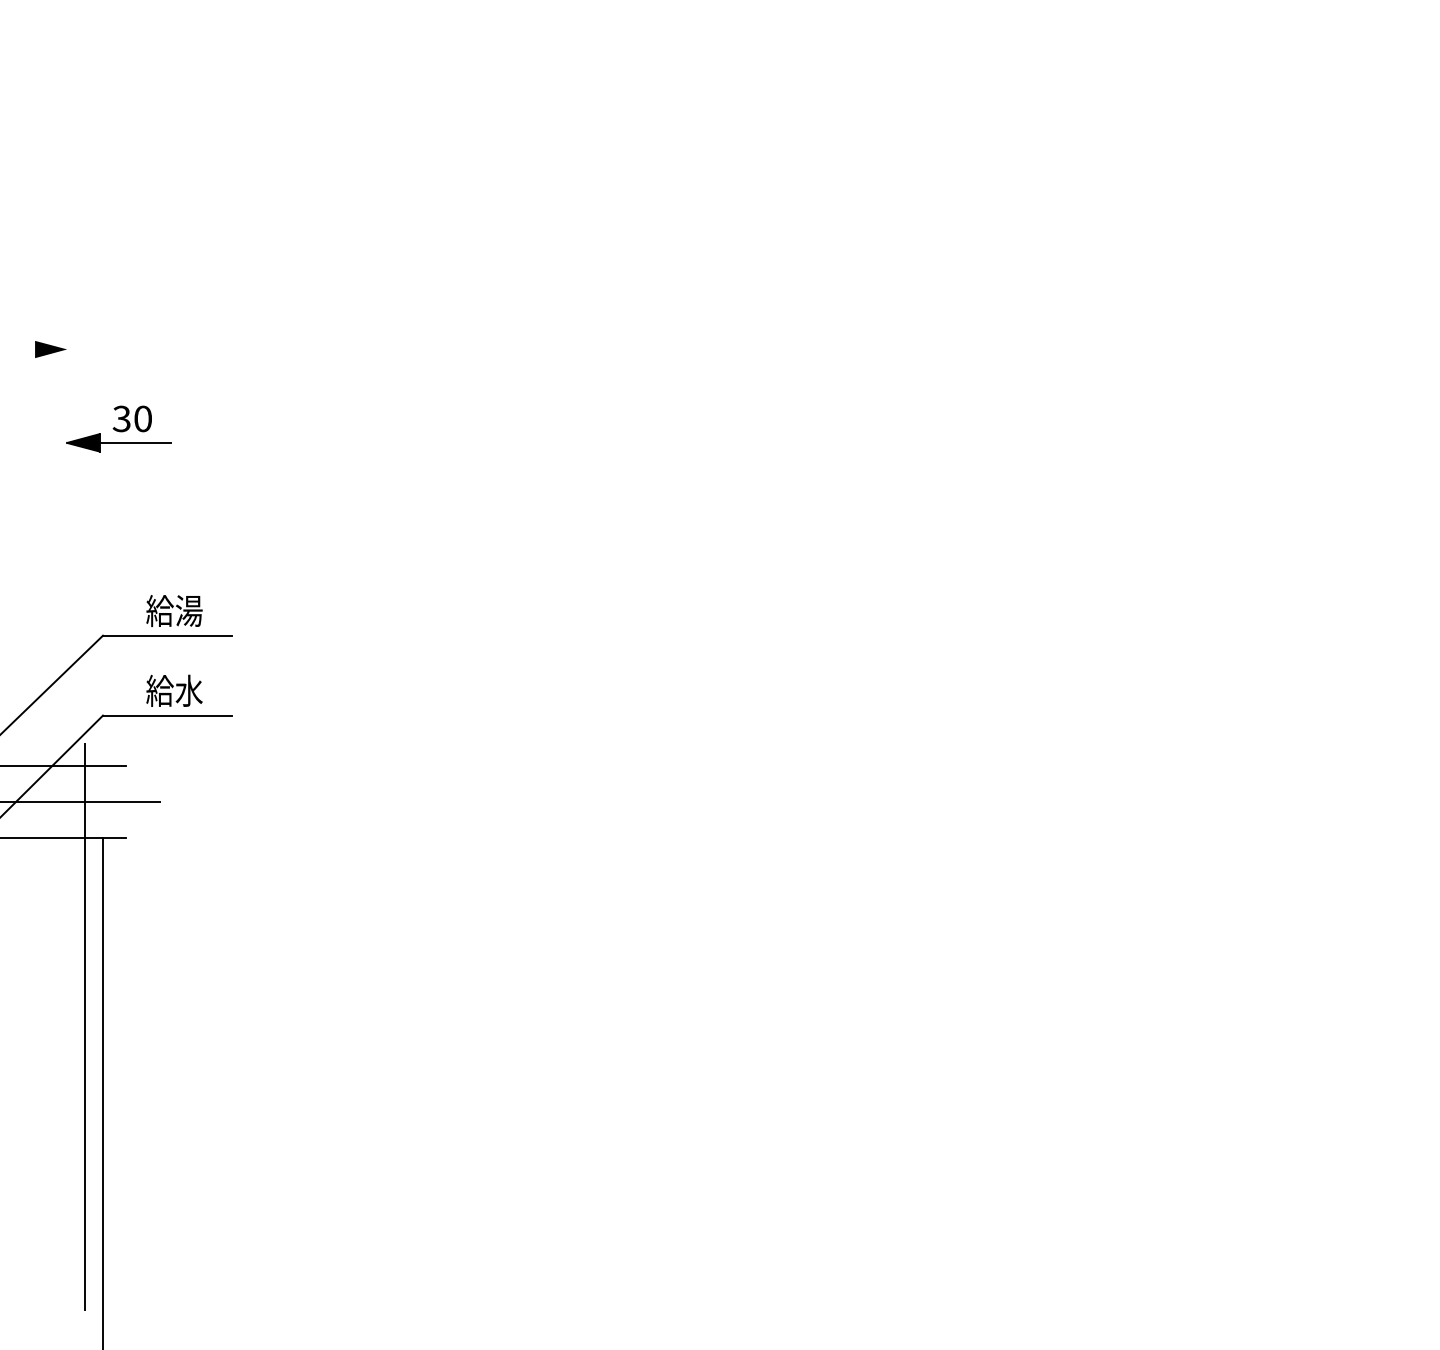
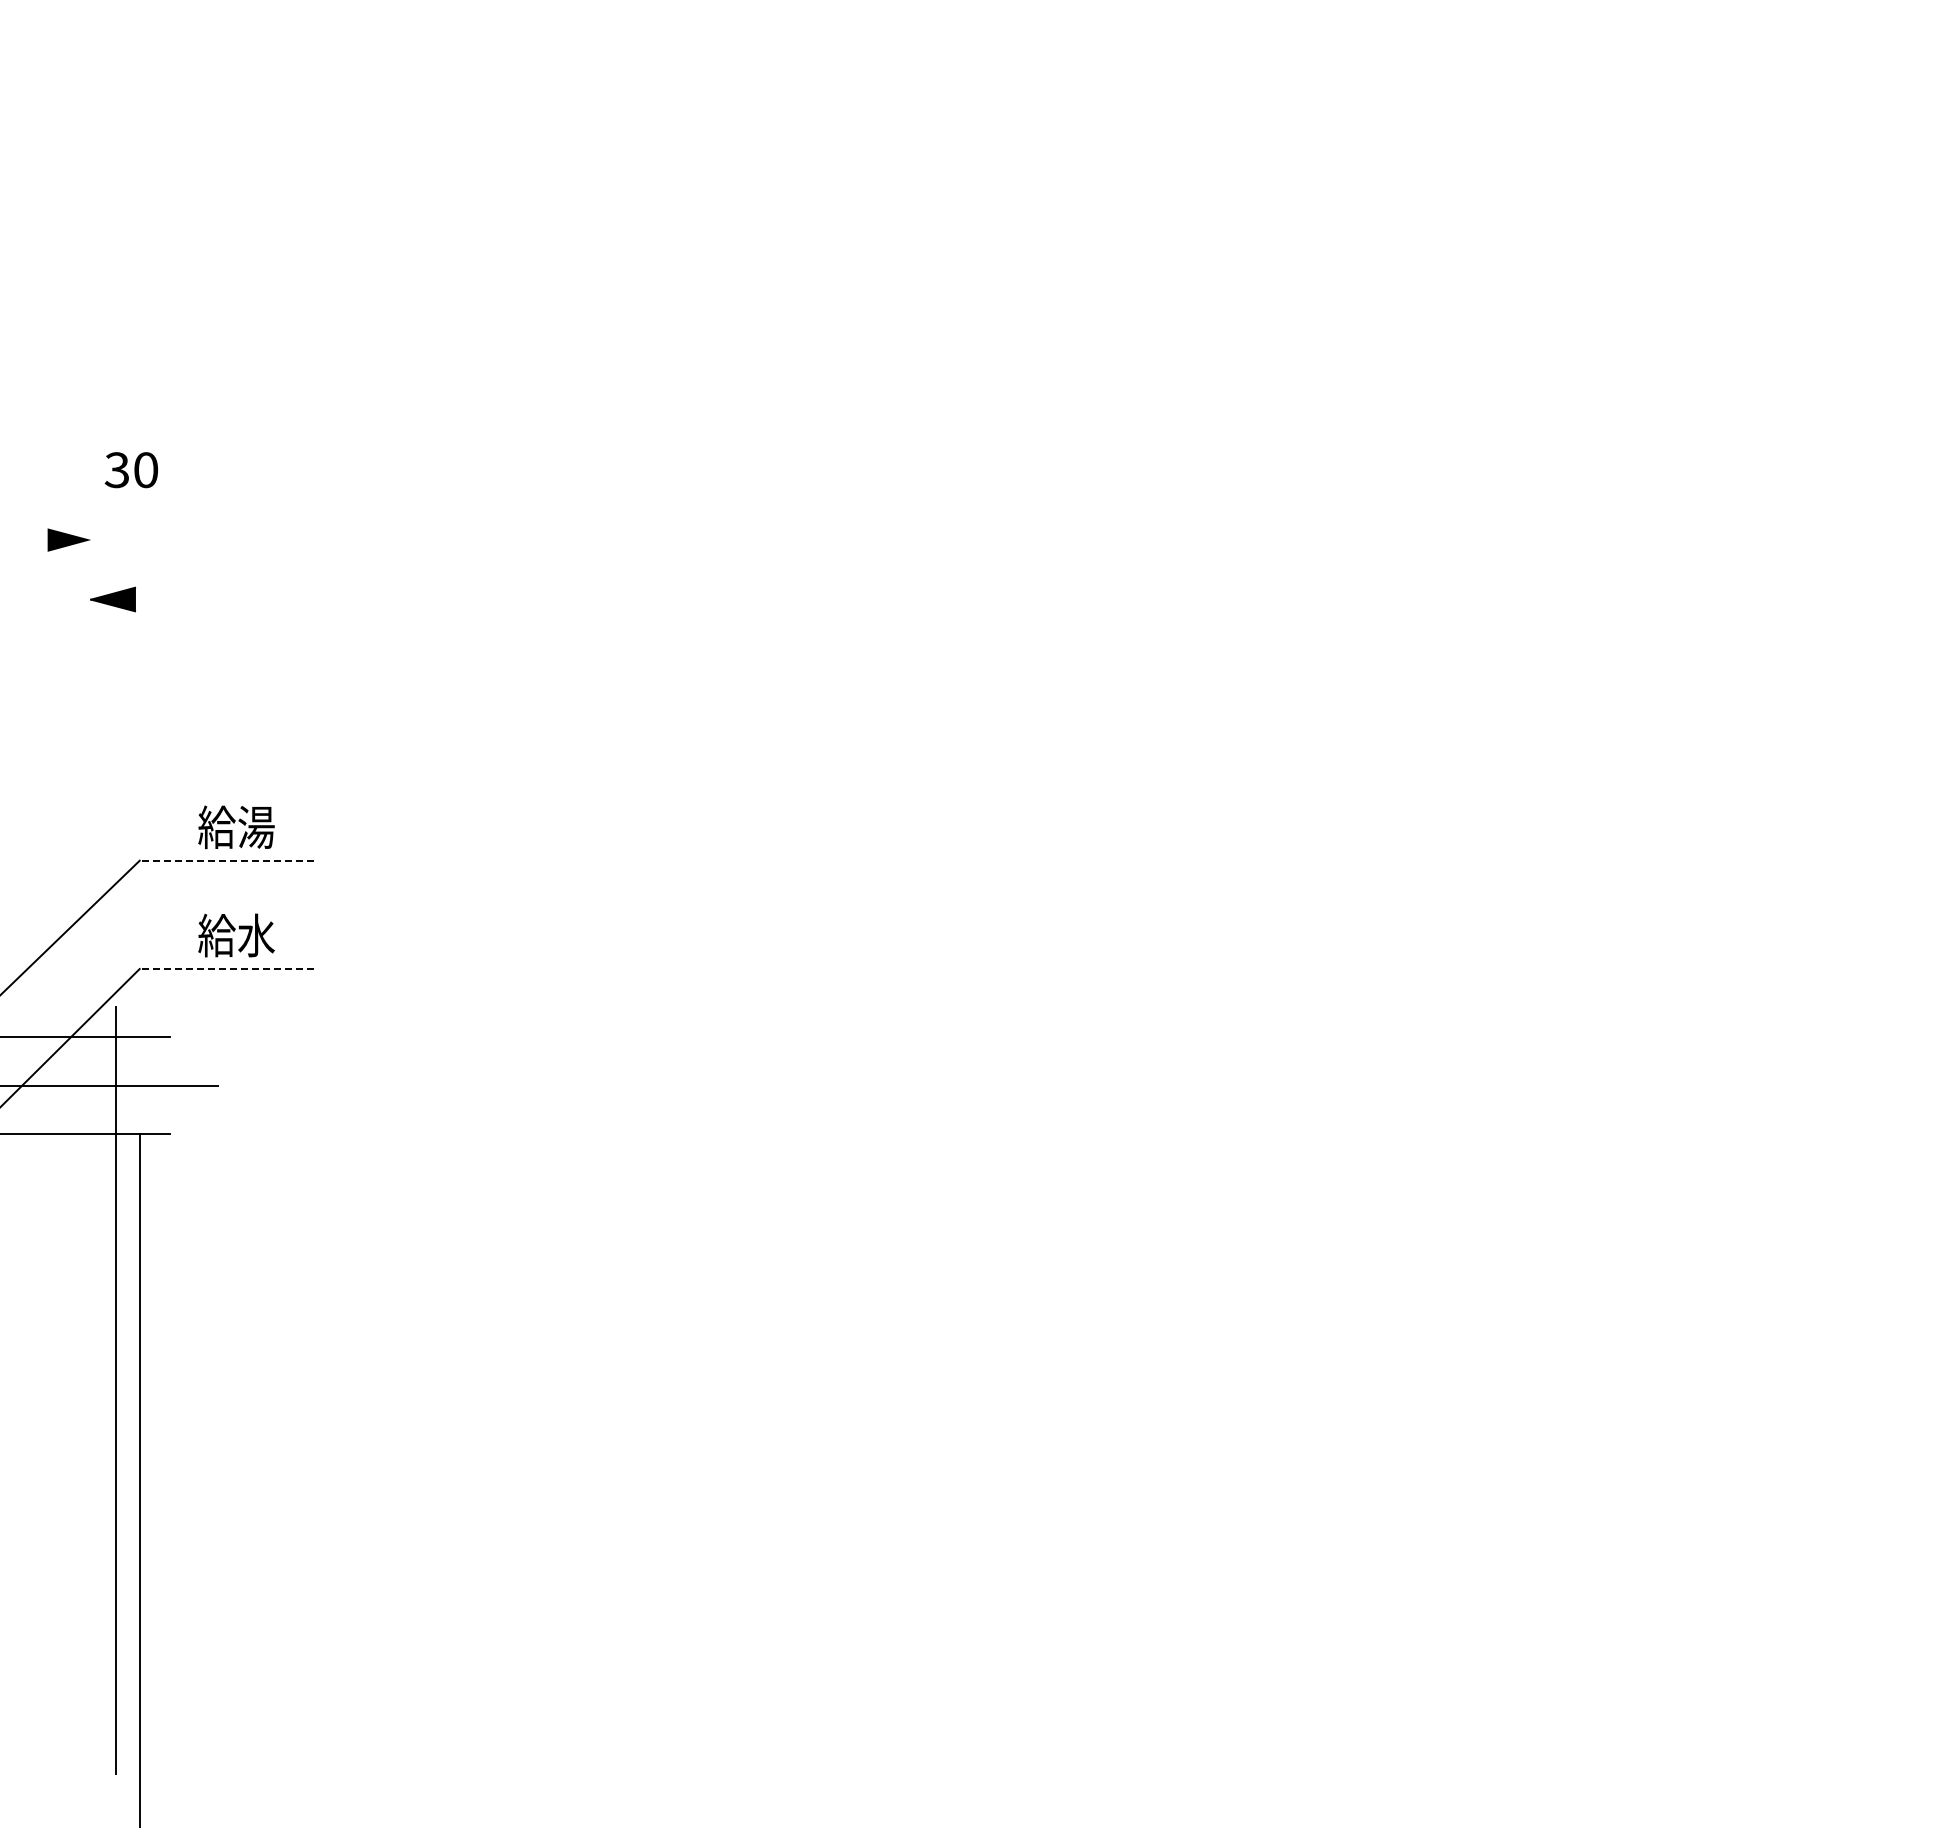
part: (50, 349) -> (68, 539), moved
text: (131, 419) -> (130, 470), moved
line: (132, 443) -> (179, 600), removed
line: (167, 635) -> (226, 860), solid -> dashed
line: (167, 715) -> (226, 969), solid -> dashed

